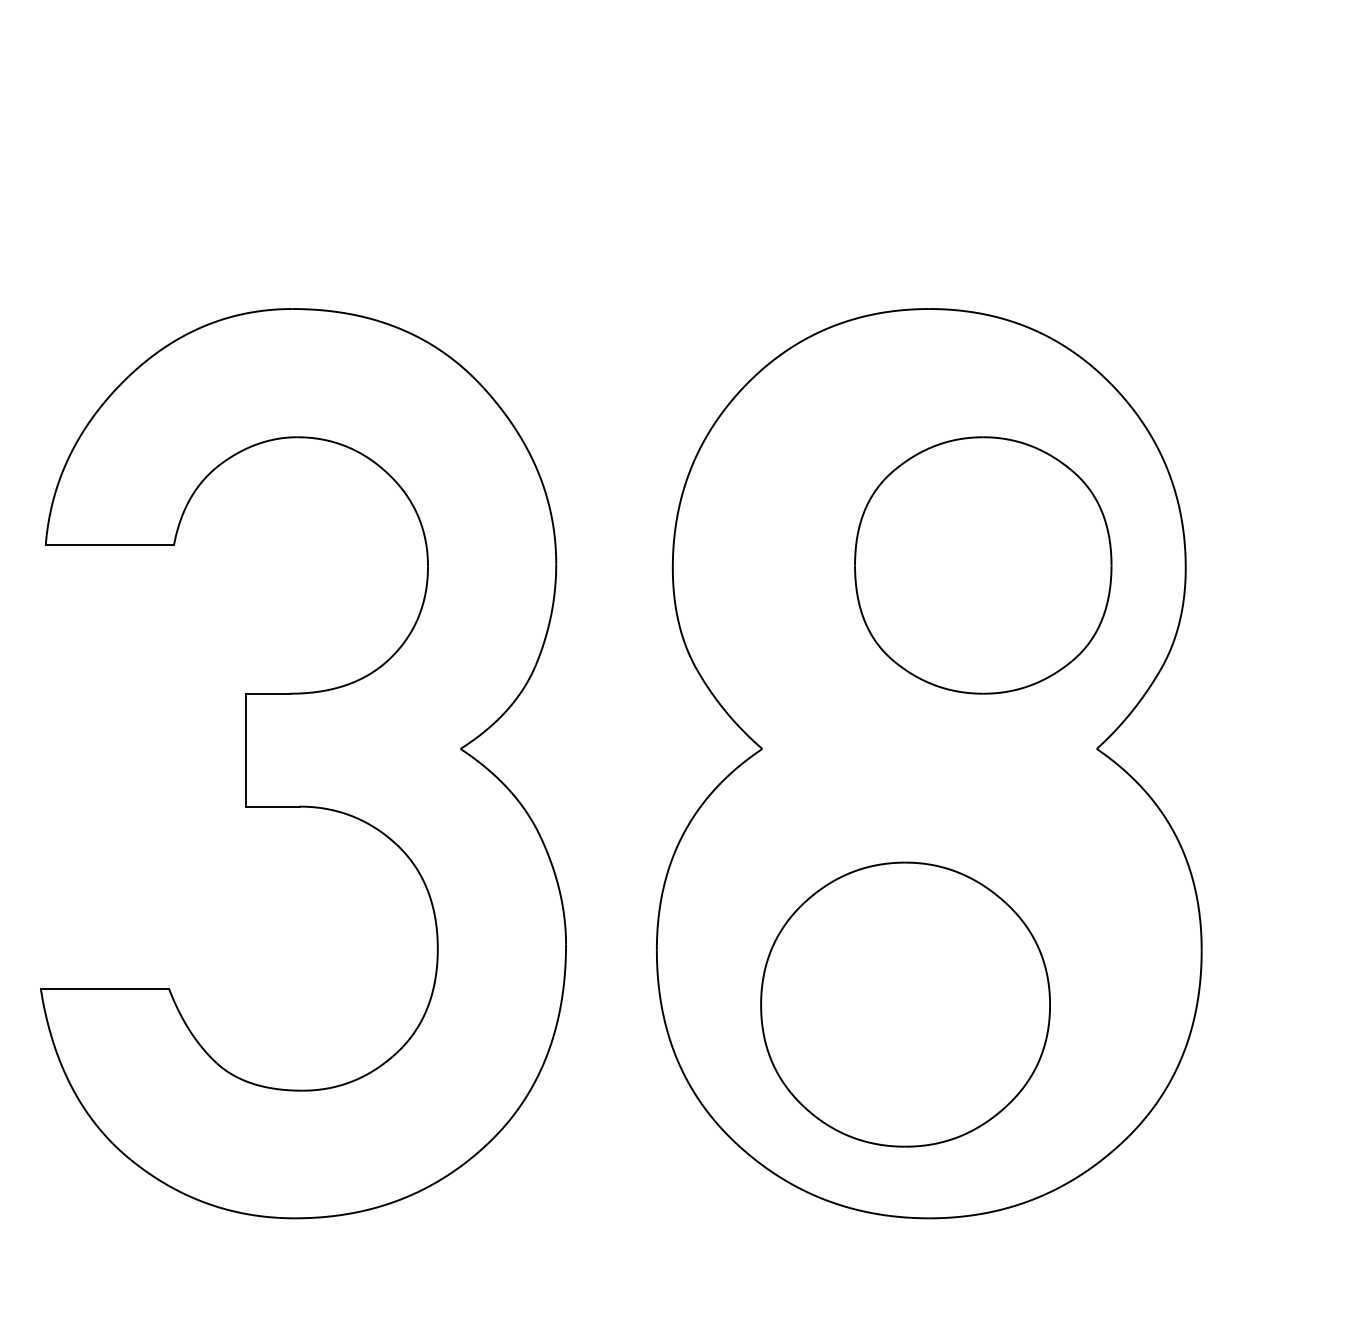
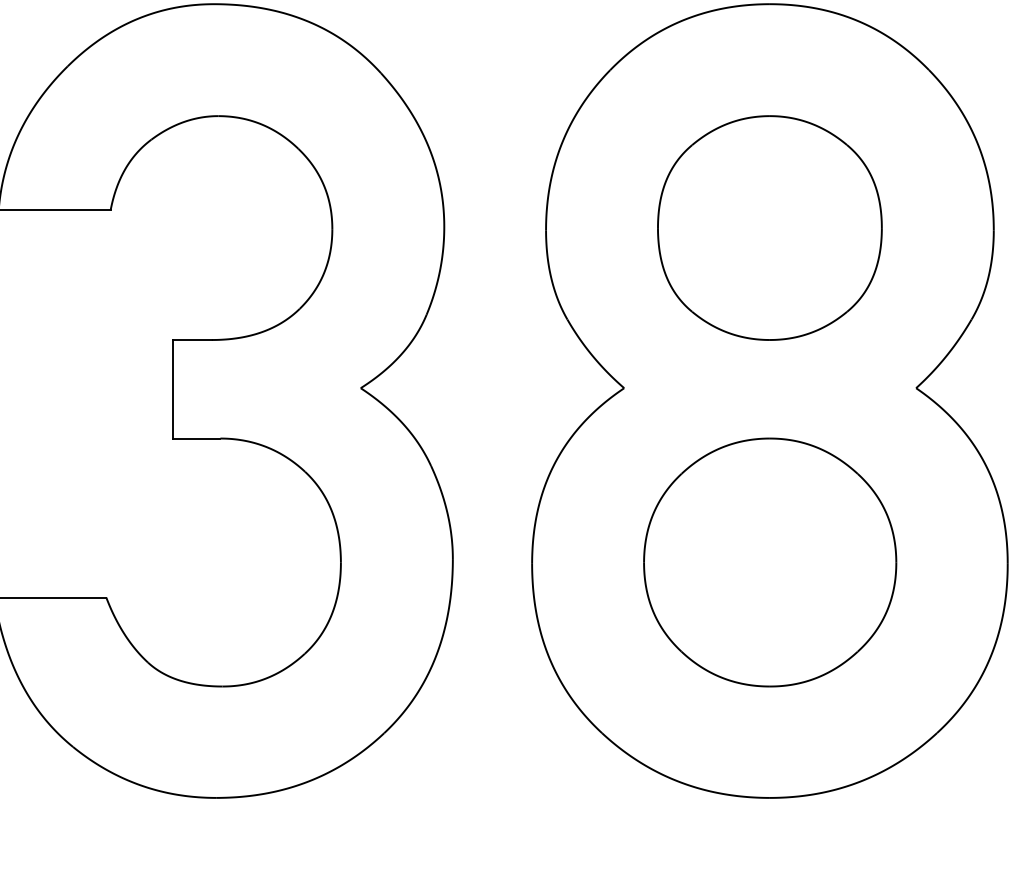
part: (983, 565) -> (770, 228), moved
part: (905, 1004) -> (770, 562), moved

